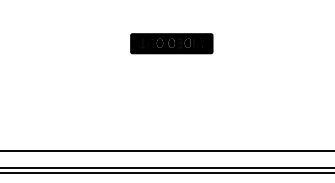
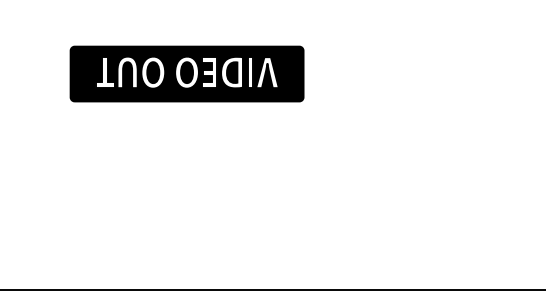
part: (171, 43) -> (186, 73), size x1.43

